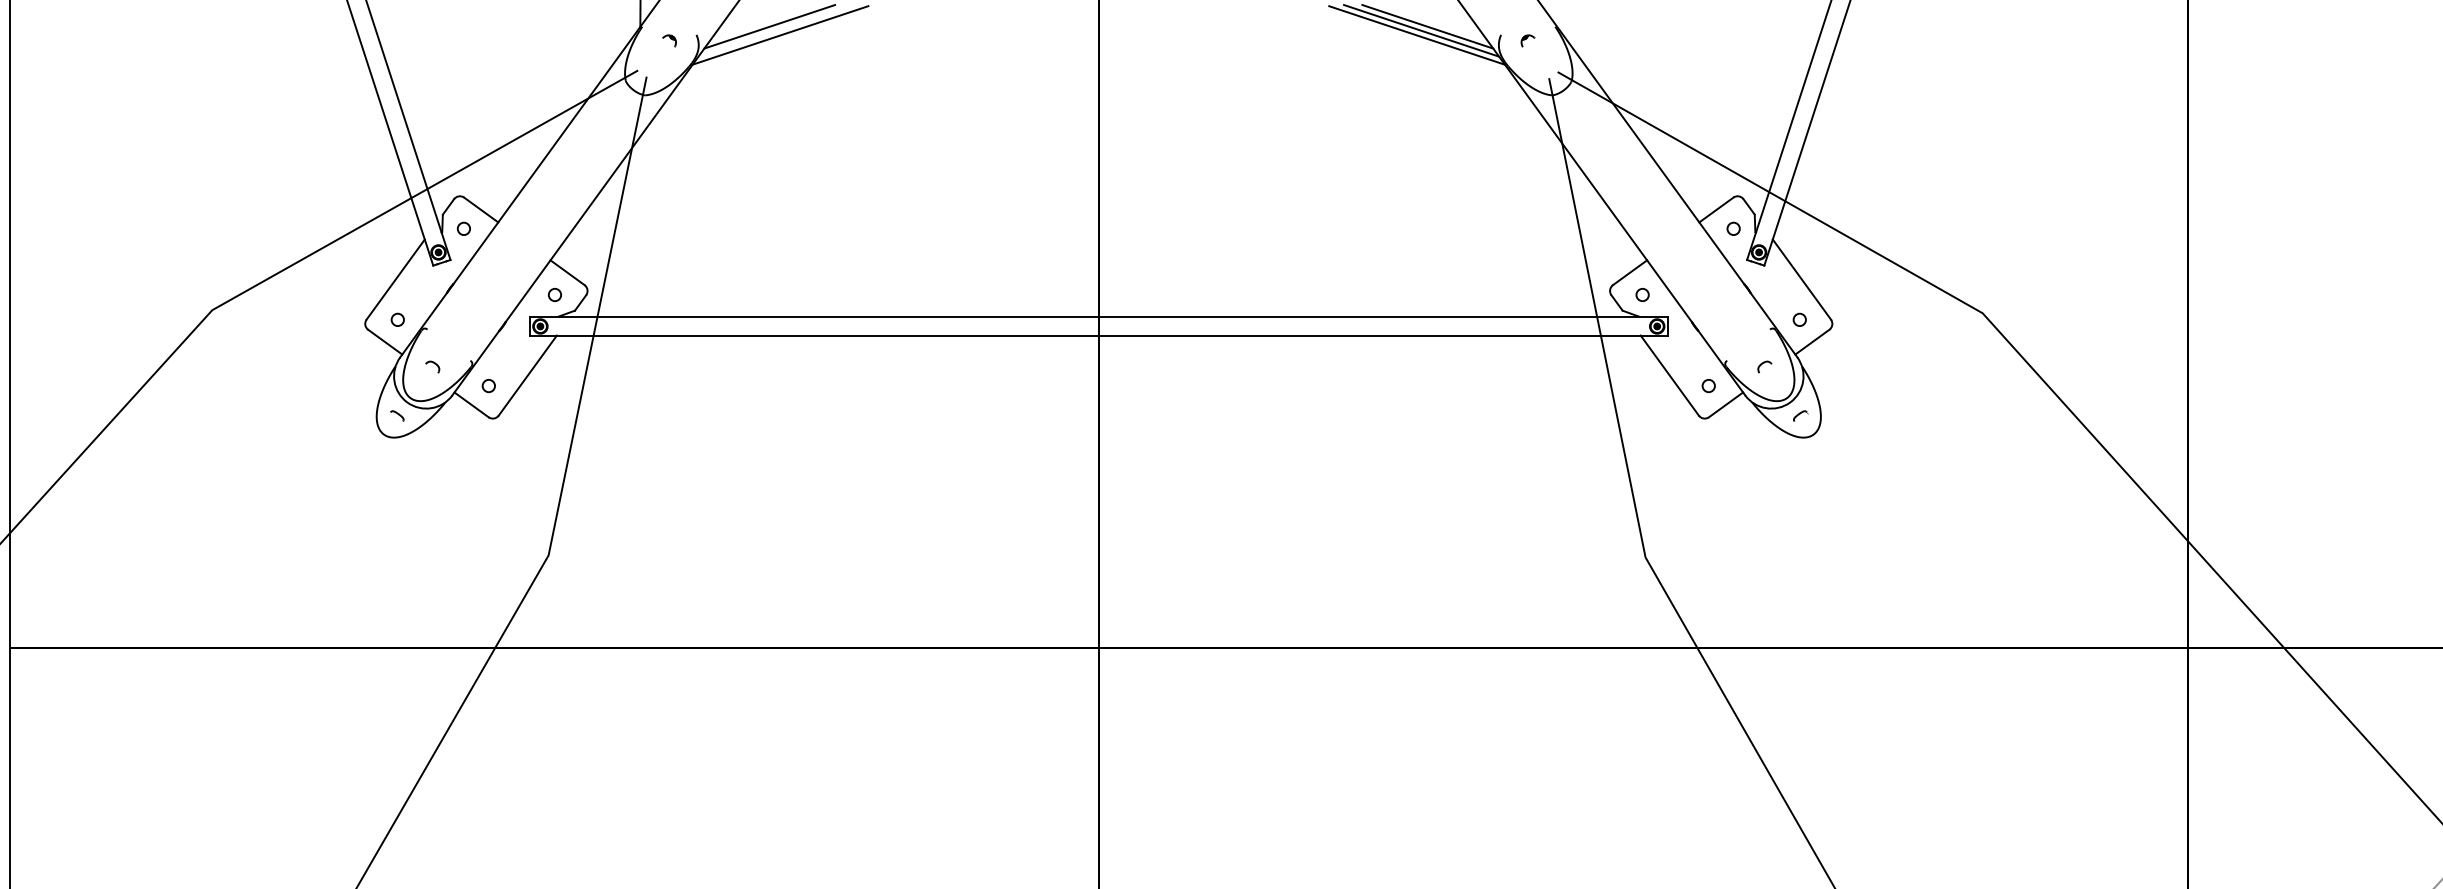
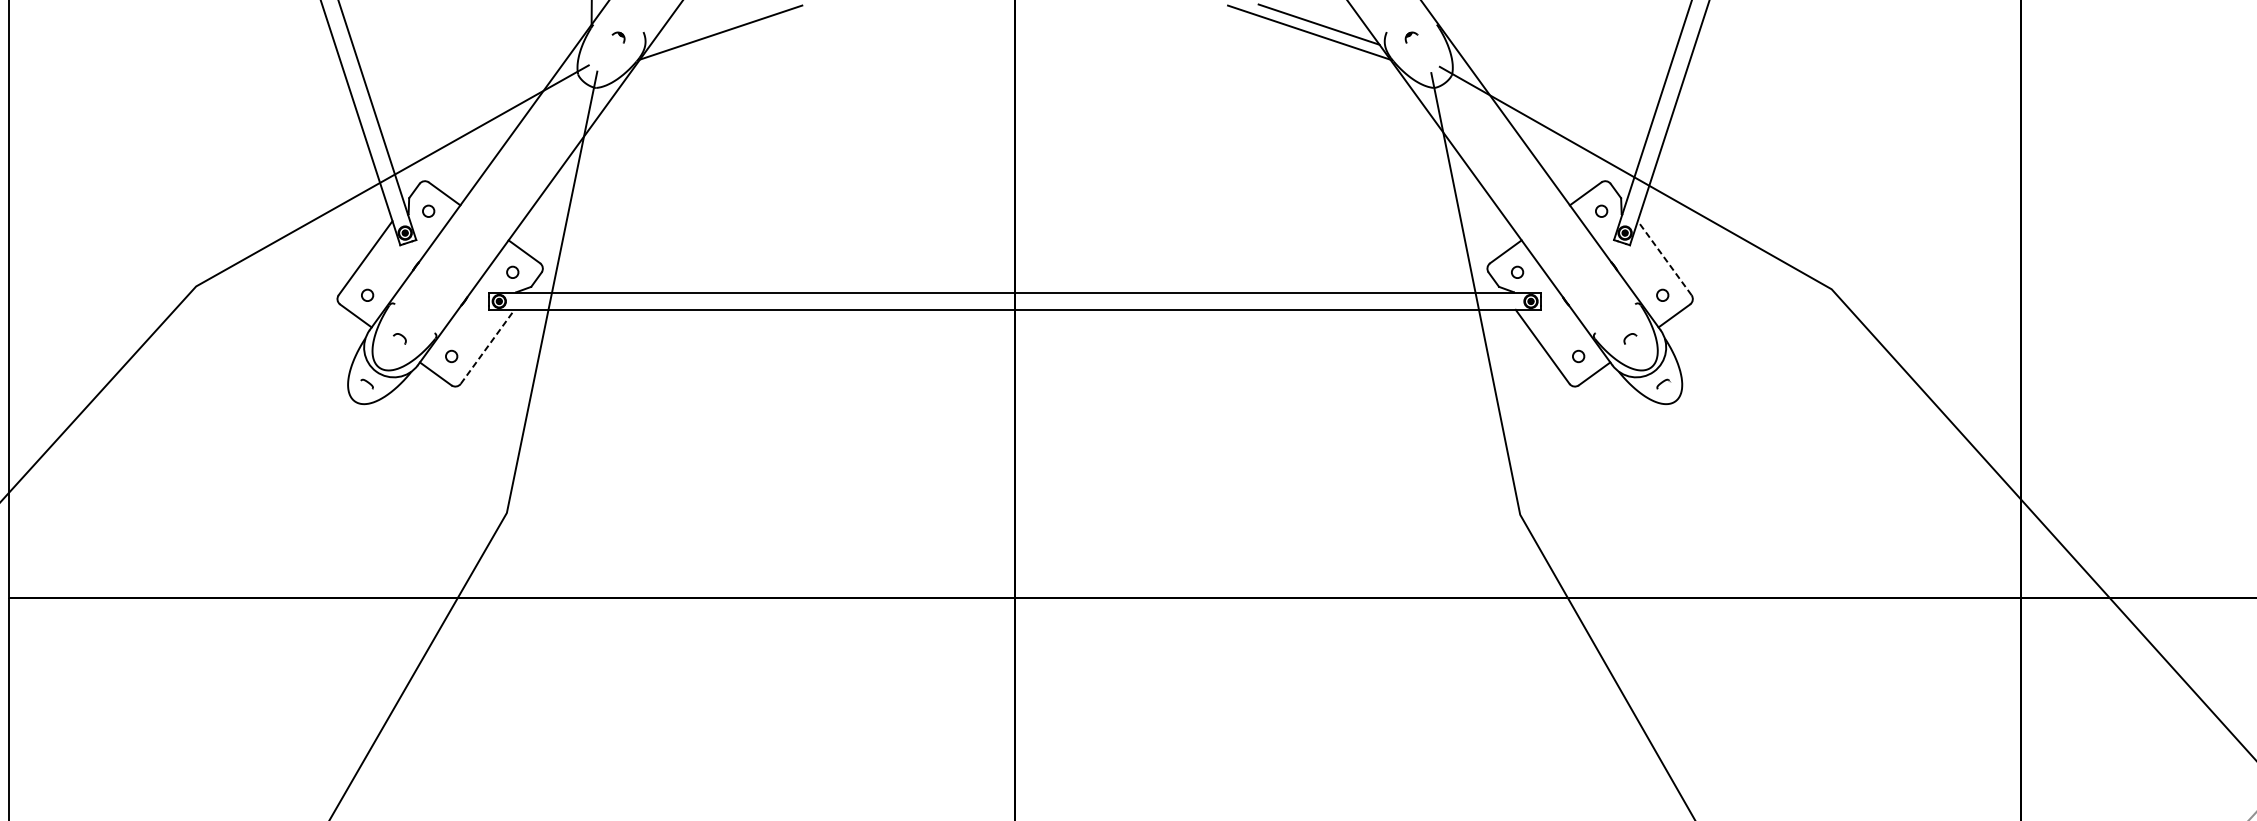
line: (769, 26) -> (710, 24), removed
line: (1421, 30) -> (1313, 28), removed
line: (1801, 279) -> (1664, 258), solid -> dashed
line: (527, 375) -> (487, 346), solid -> dashed

